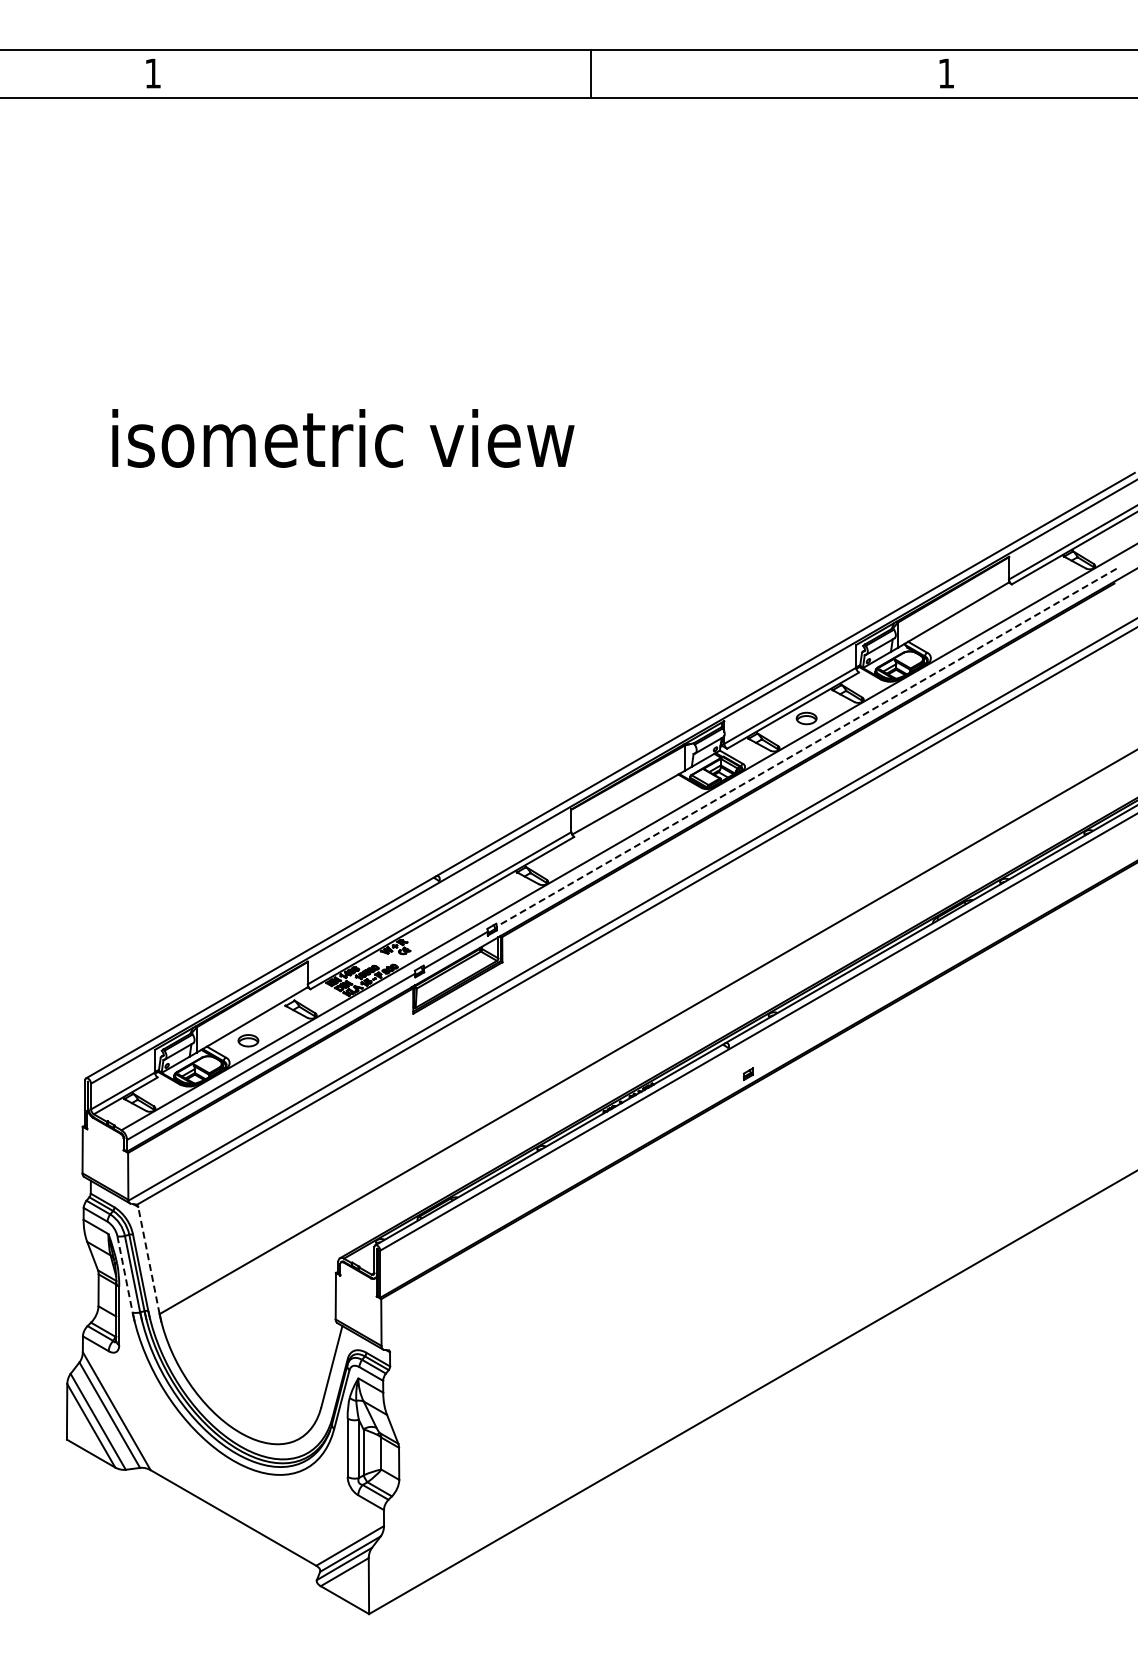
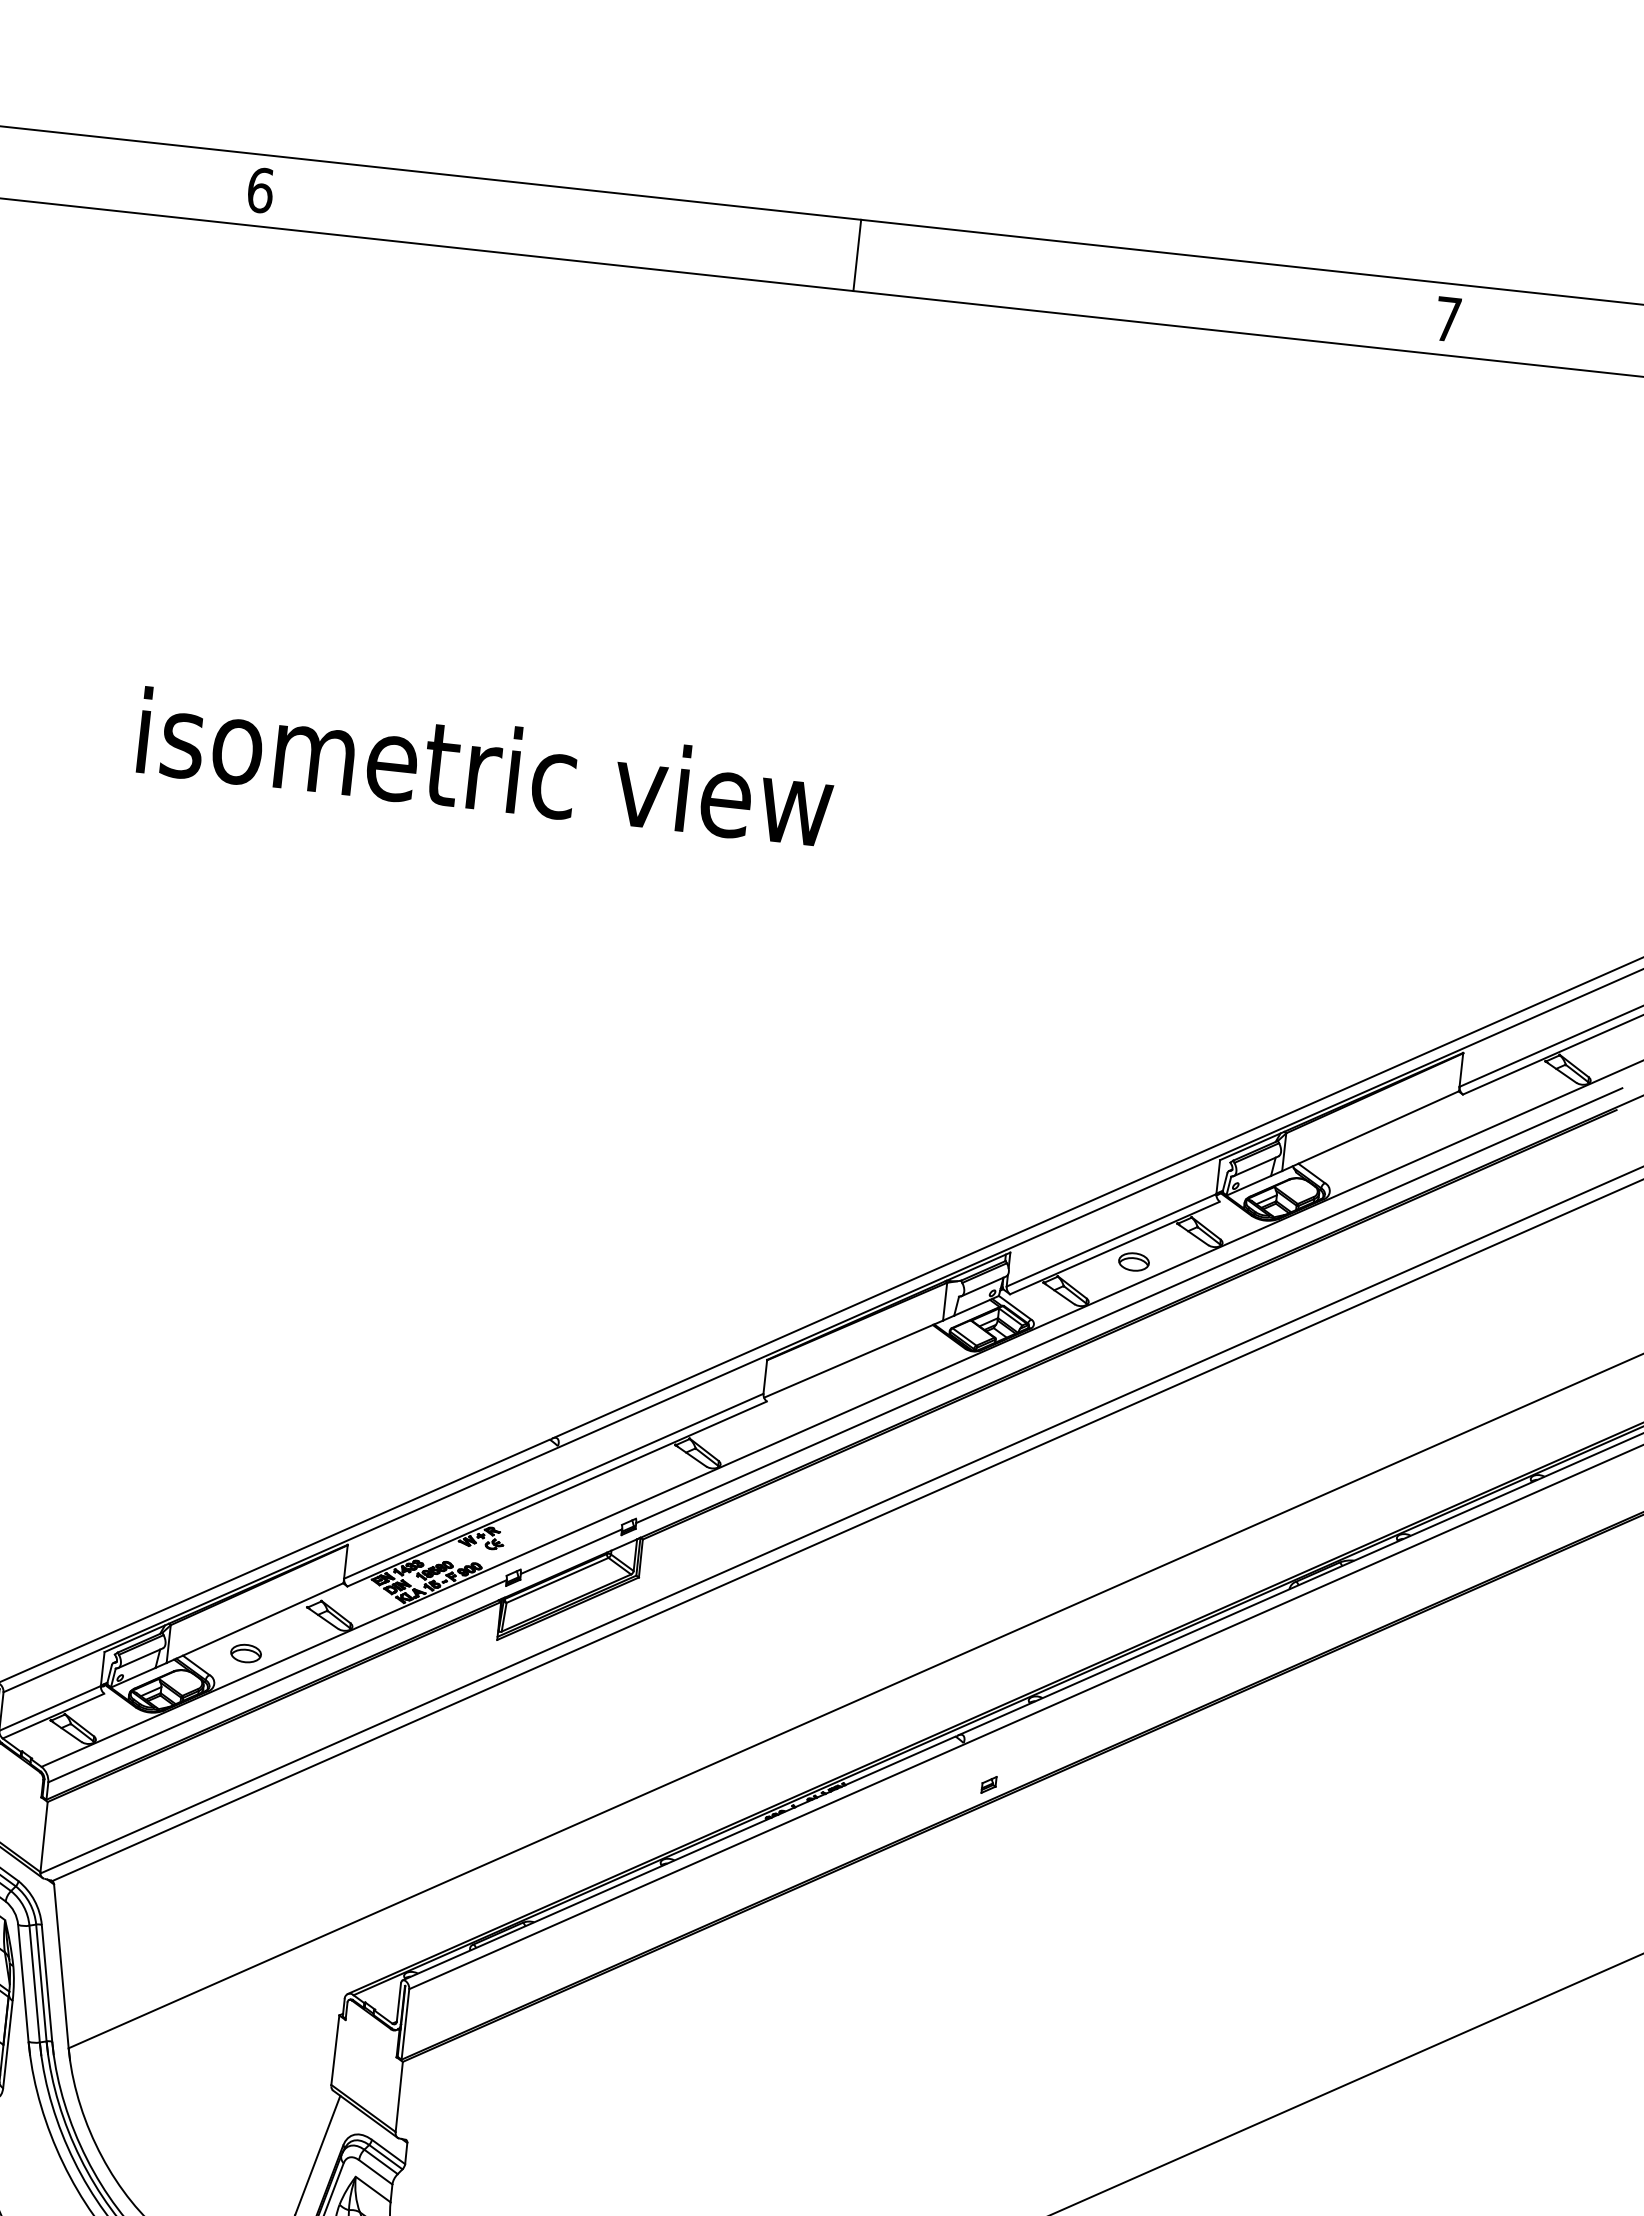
text: (153, 73) -> (261, 190), 1 -> 6
line: (590, 73) -> (856, 255), moved
text: (946, 73) -> (1448, 319), 1 -> 7
line: (806, 747) -> (1129, 1305), dashed -> solid
line: (148, 1260) -> (60, 1966), dashed -> solid
line: (125, 1274) -> (24, 1983), dashed -> solid

